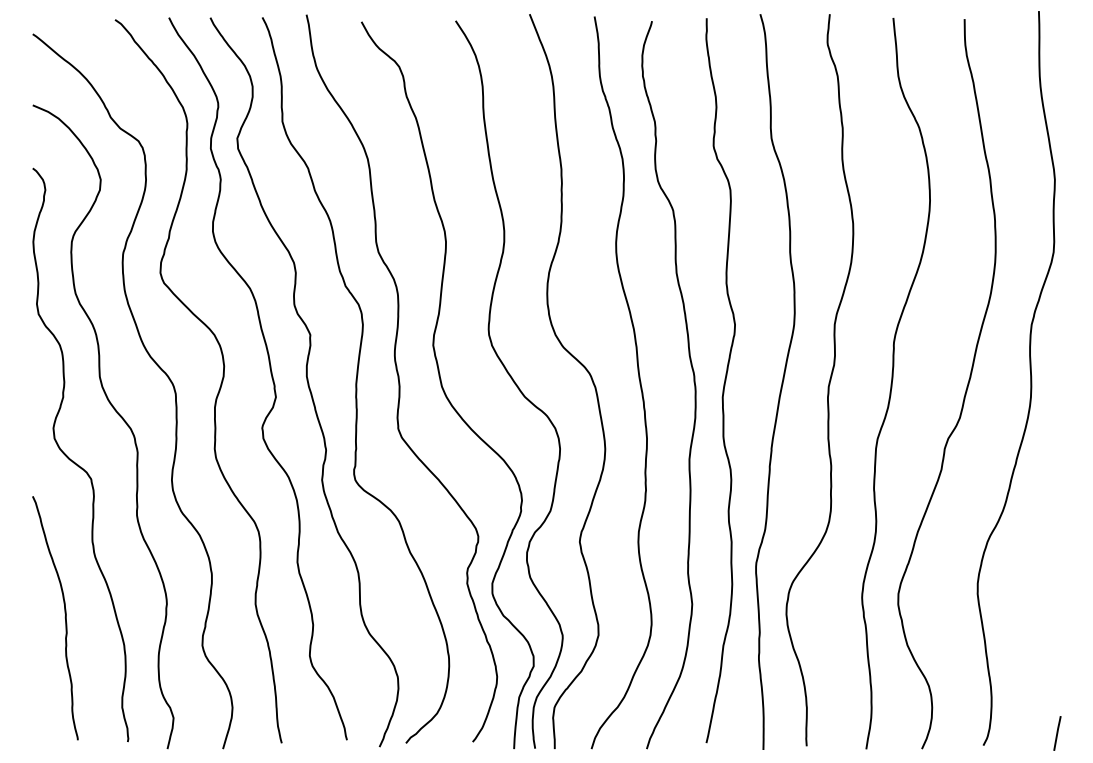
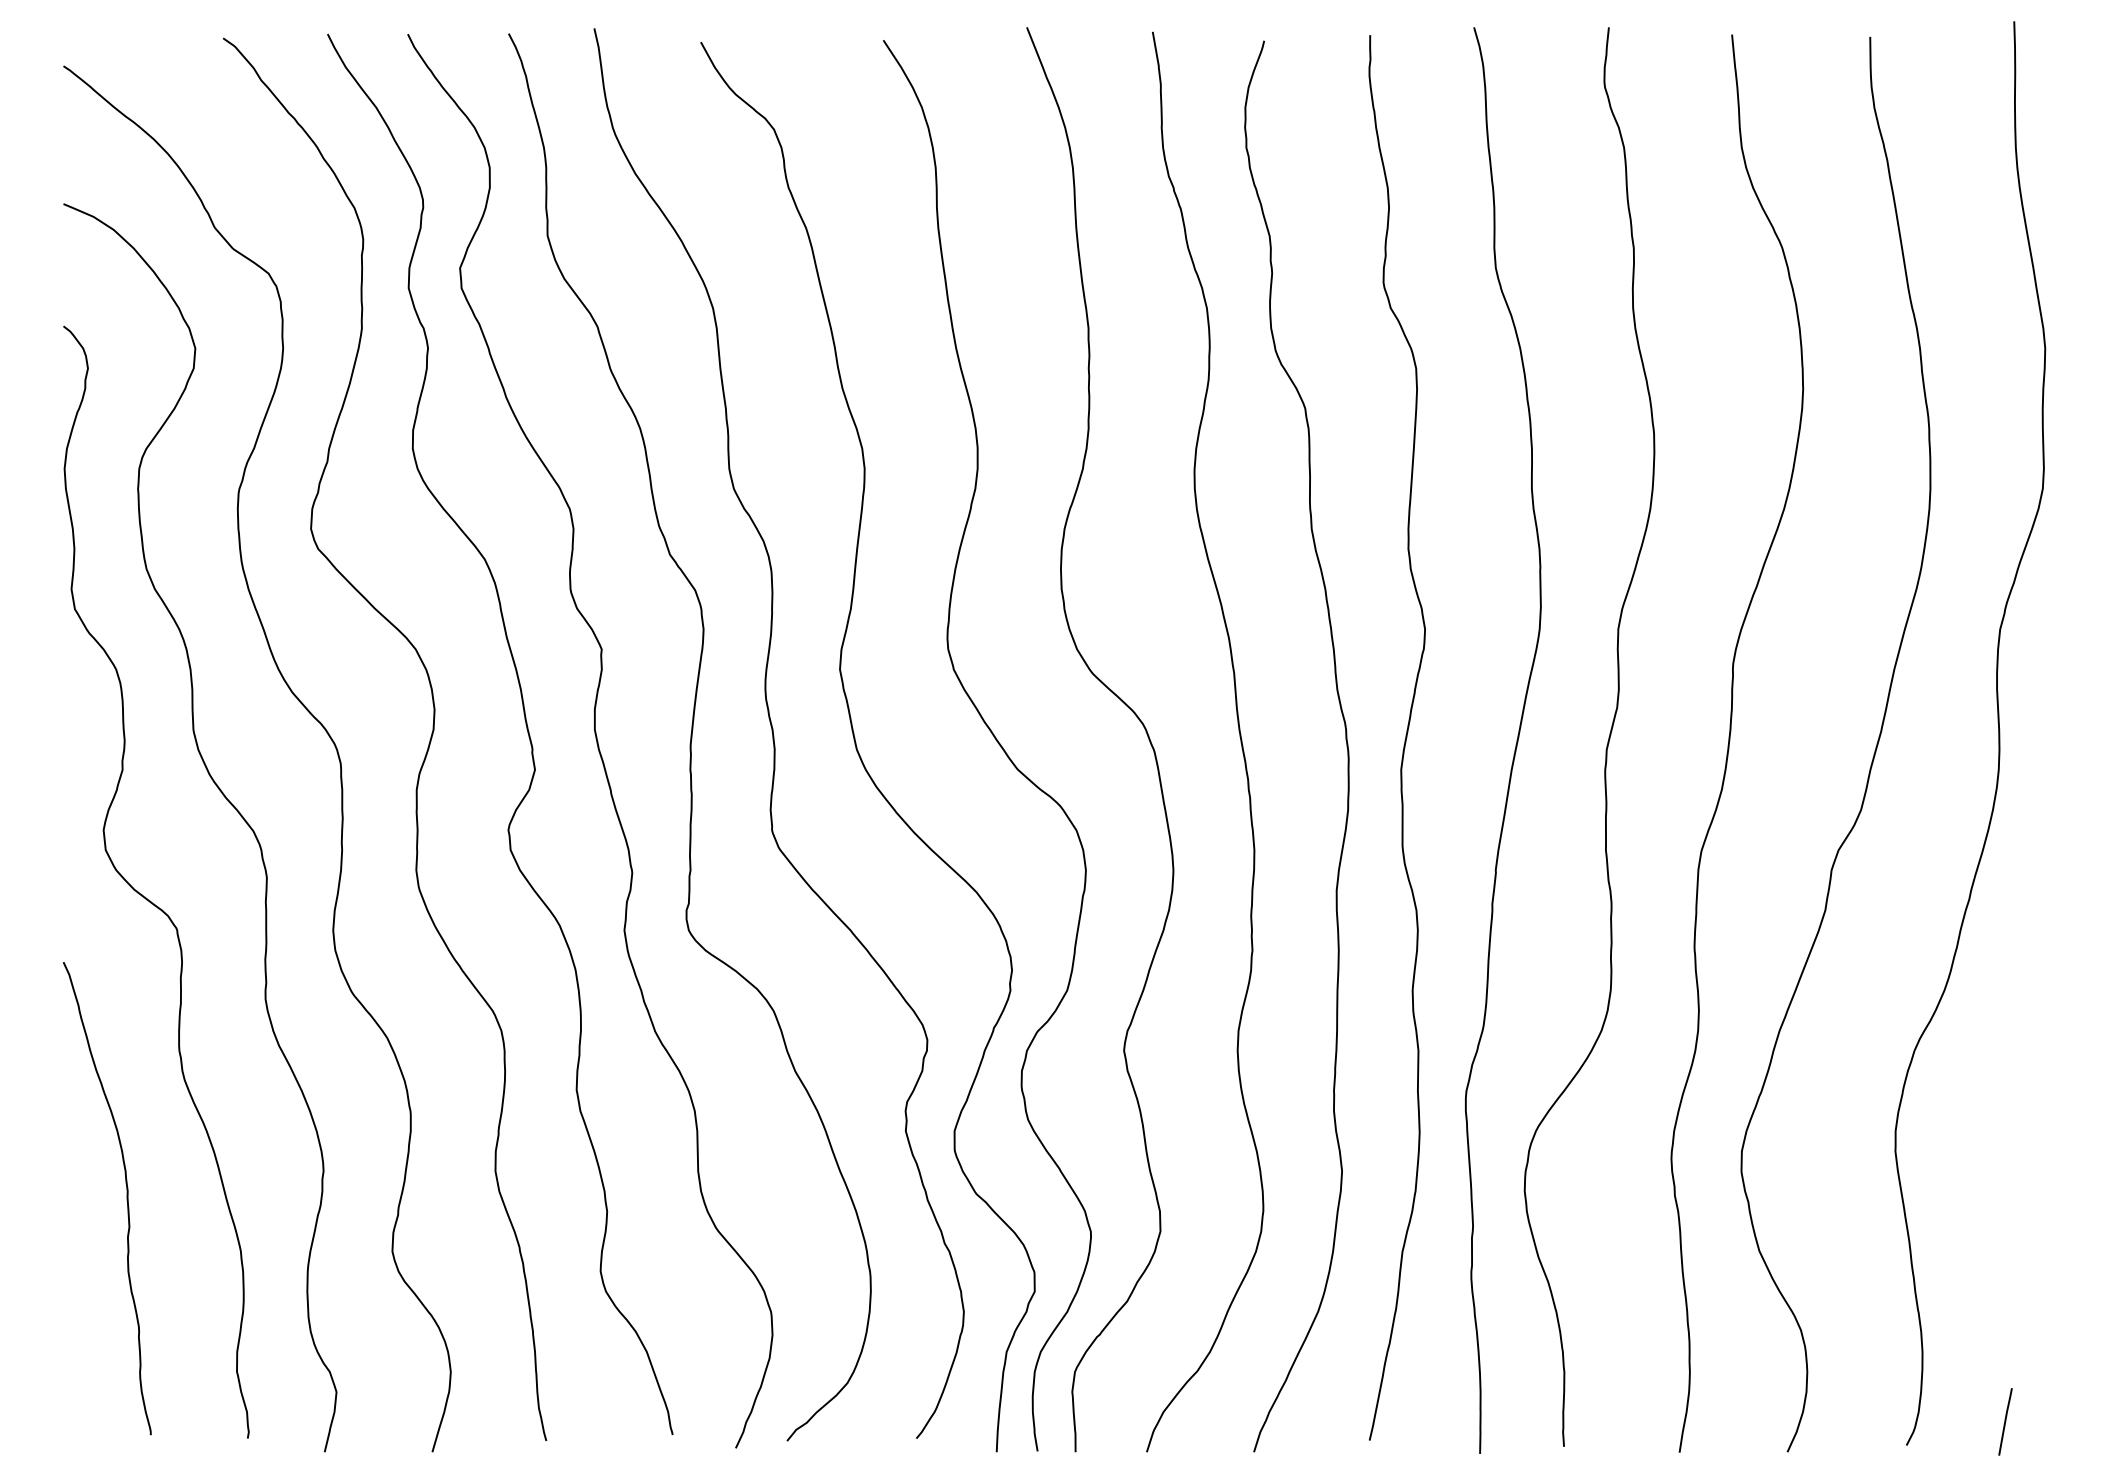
line: (1057, 733) -> (2005, 1421), moved

